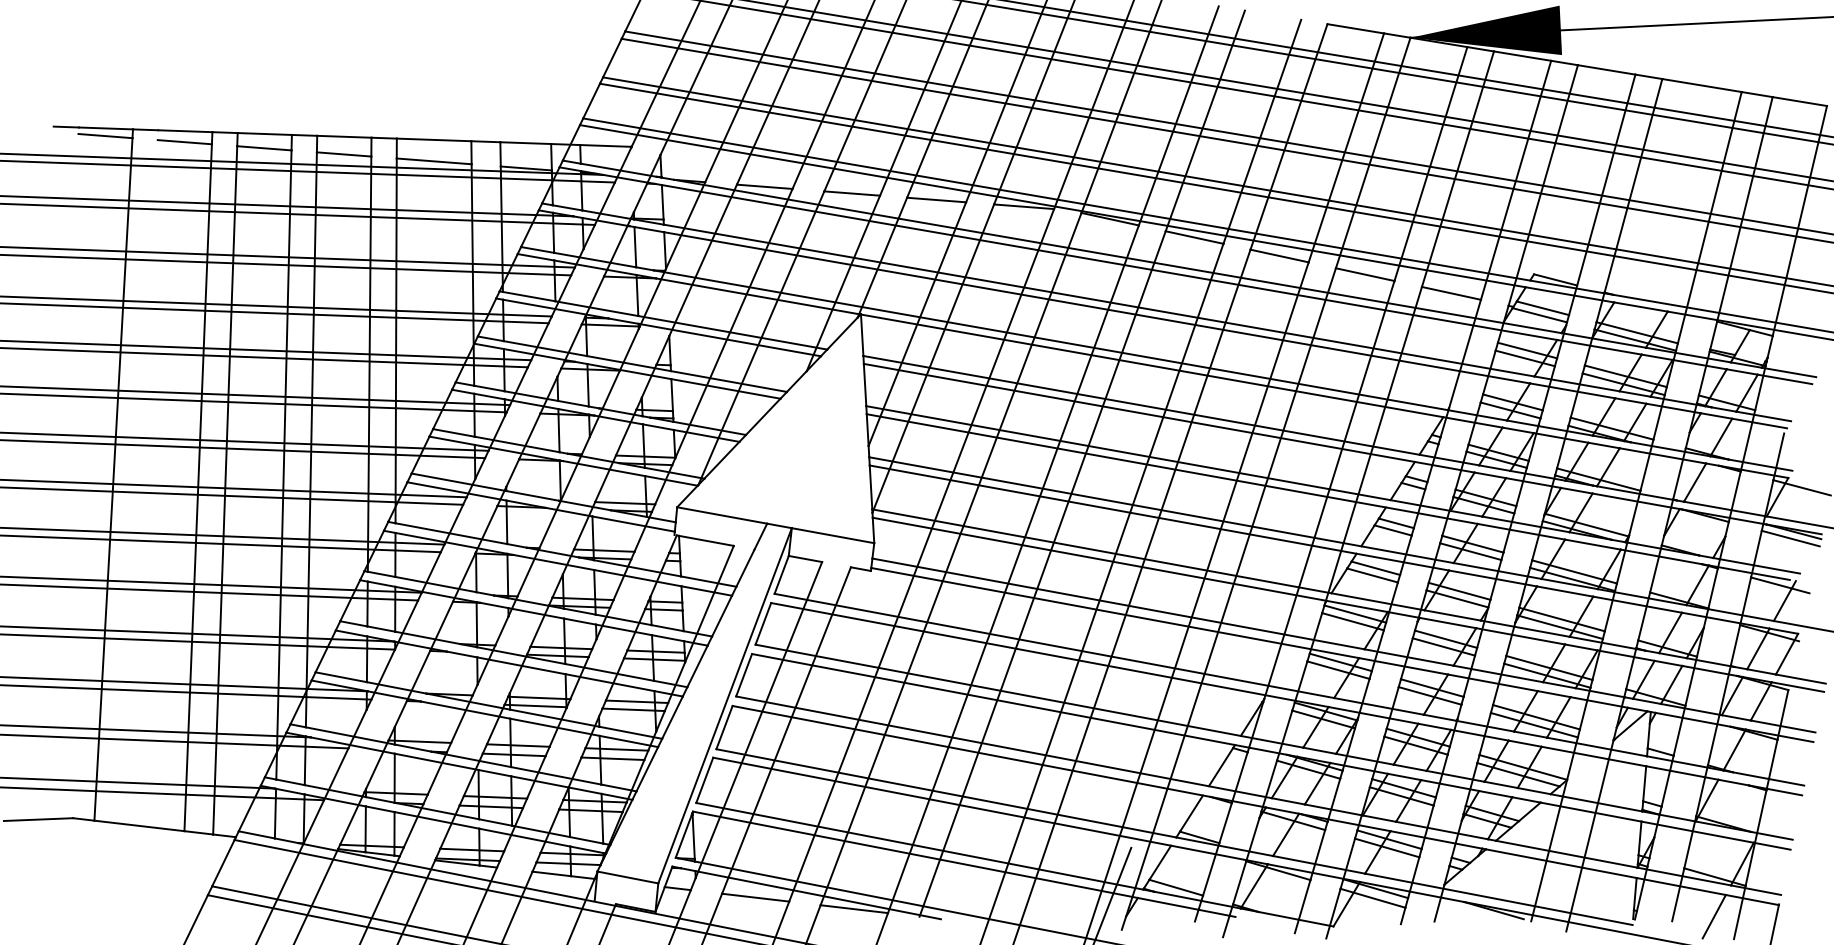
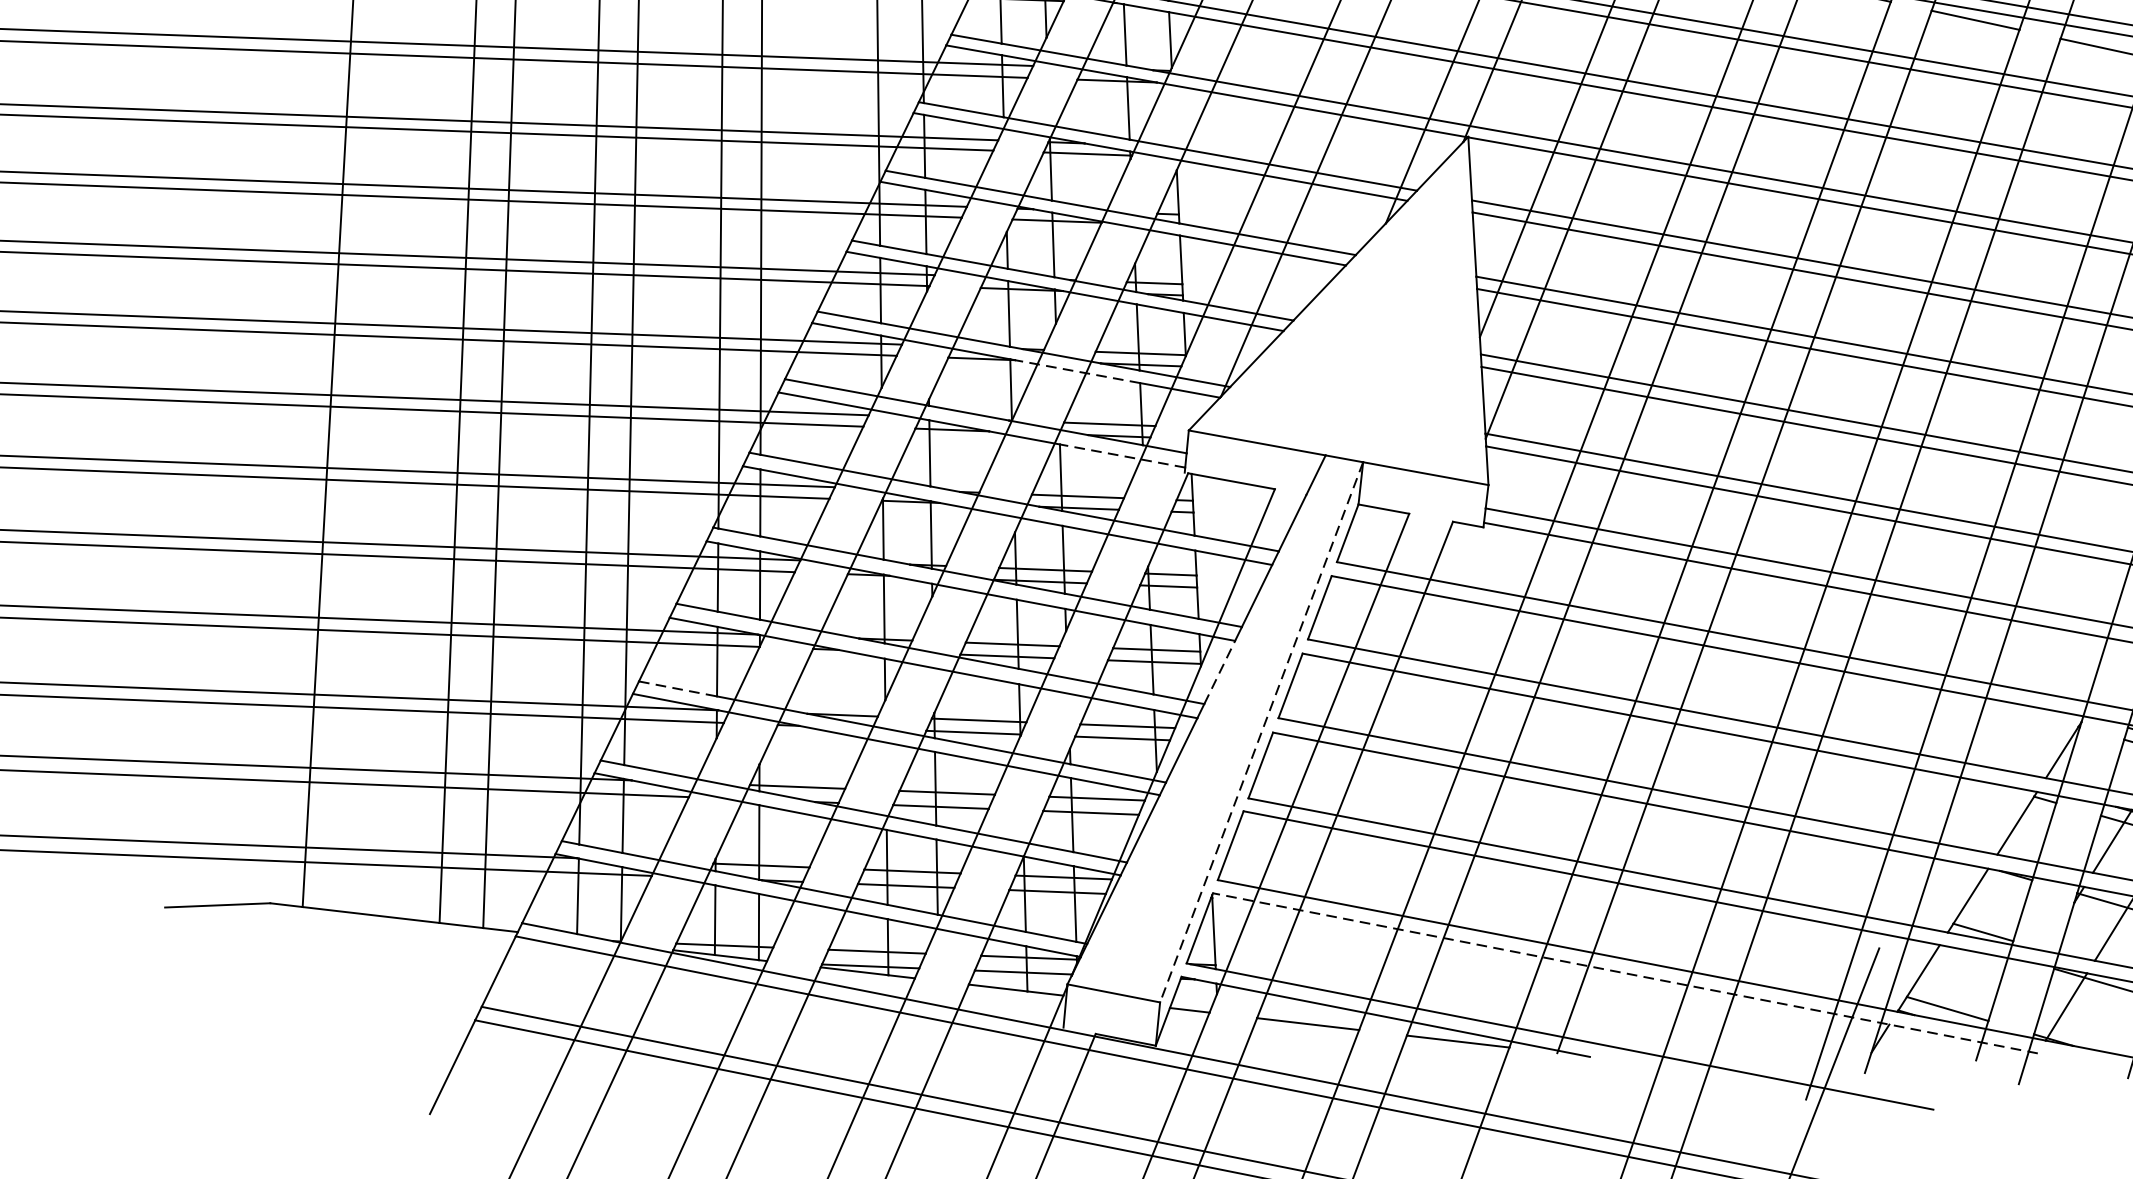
line: (604, 468) -> (1078, 371), solid -> dashed
line: (633, 524) -> (1122, 456), solid -> dashed
line: (697, 665) -> (1219, 671), solid -> dashed
line: (341, 677) -> (678, 689), solid -> dashed
line: (725, 705) -> (1262, 731), solid -> dashed
line: (963, 864) -> (1624, 973), solid -> dashed

